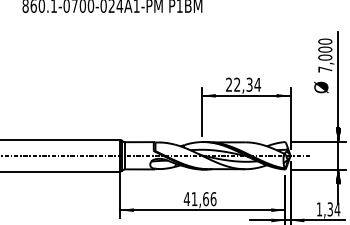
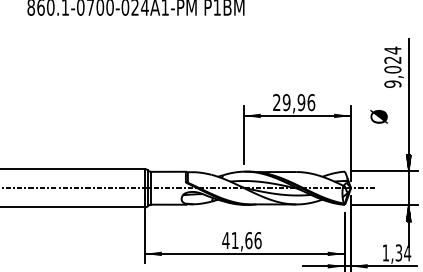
text: (324, 54) -> (392, 66), 7,000 -> 9,024
text: (247, 84) -> (298, 102), 22,34 -> 29,96
text: (320, 87) -> (378, 116), moved

